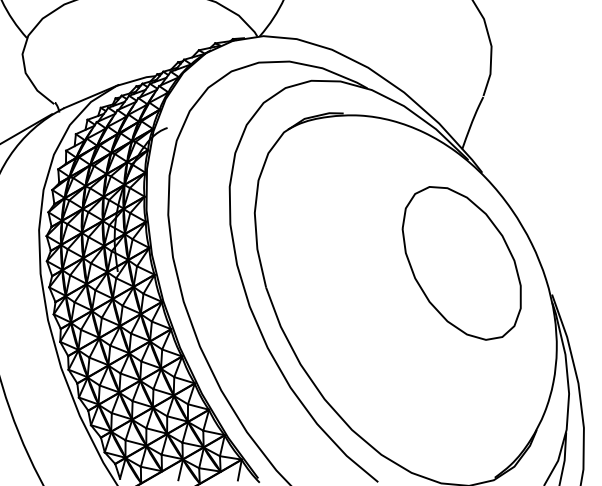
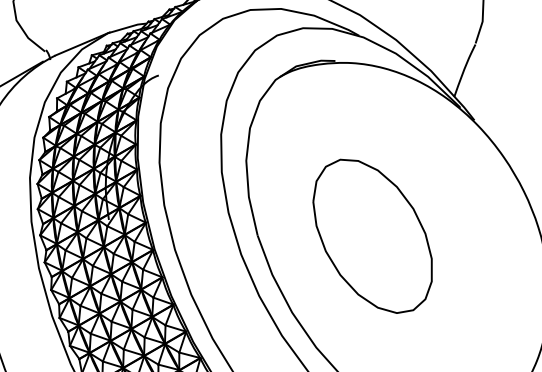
part: (461, 263) -> (372, 236), moved

